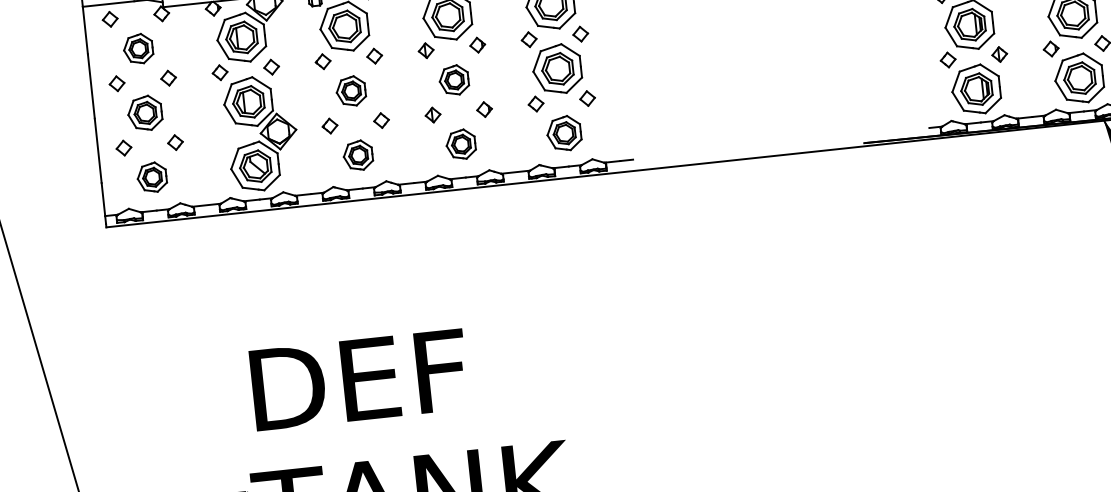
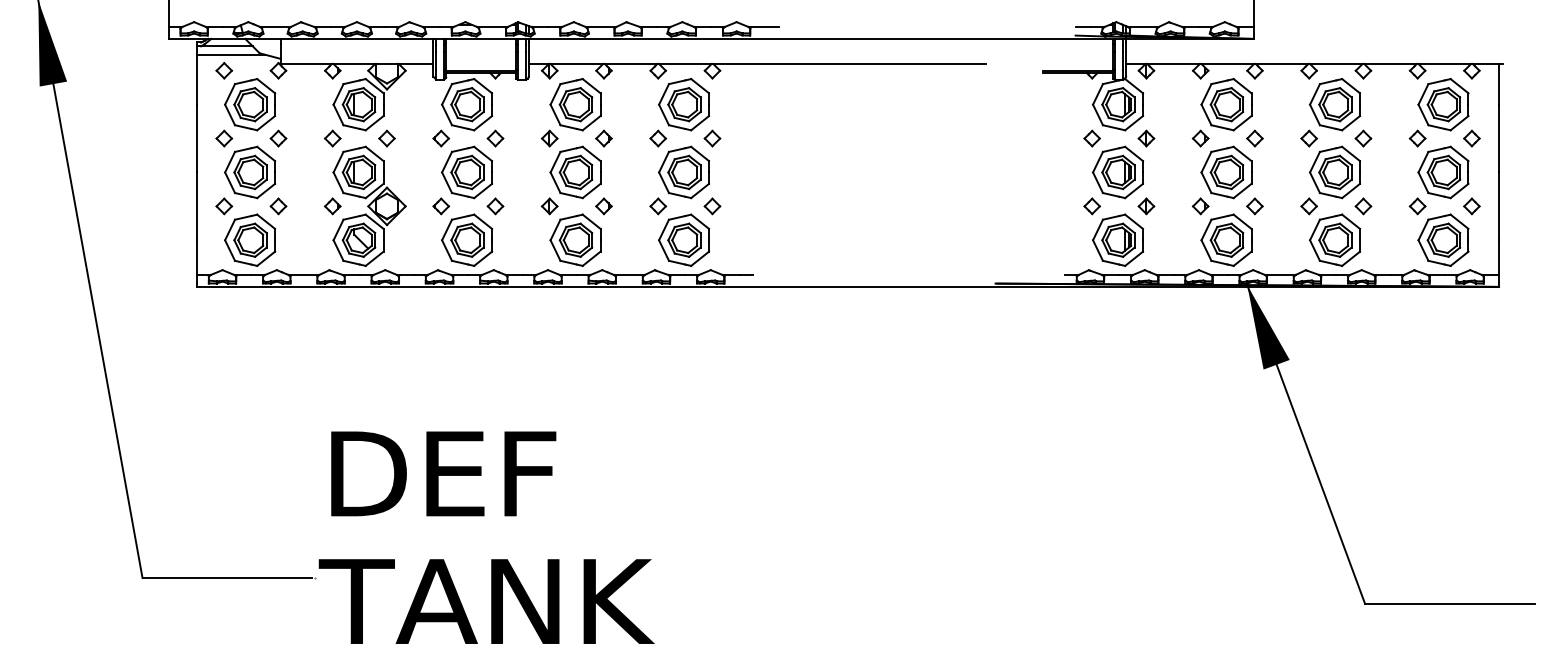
part: (138, 48) -> (250, 104), size x1.67
part: (454, 80) -> (575, 172), size x1.67
part: (350, 91) -> (466, 172), size x1.67
part: (144, 113) -> (249, 172), size x1.43
part: (564, 132) -> (684, 239), size x1.43
part: (226, 137) -> (332, 206), added
part: (460, 143) -> (575, 239), size x1.67
part: (358, 154) -> (467, 239), size x1.67
part: (152, 176) -> (250, 239), size x1.67

